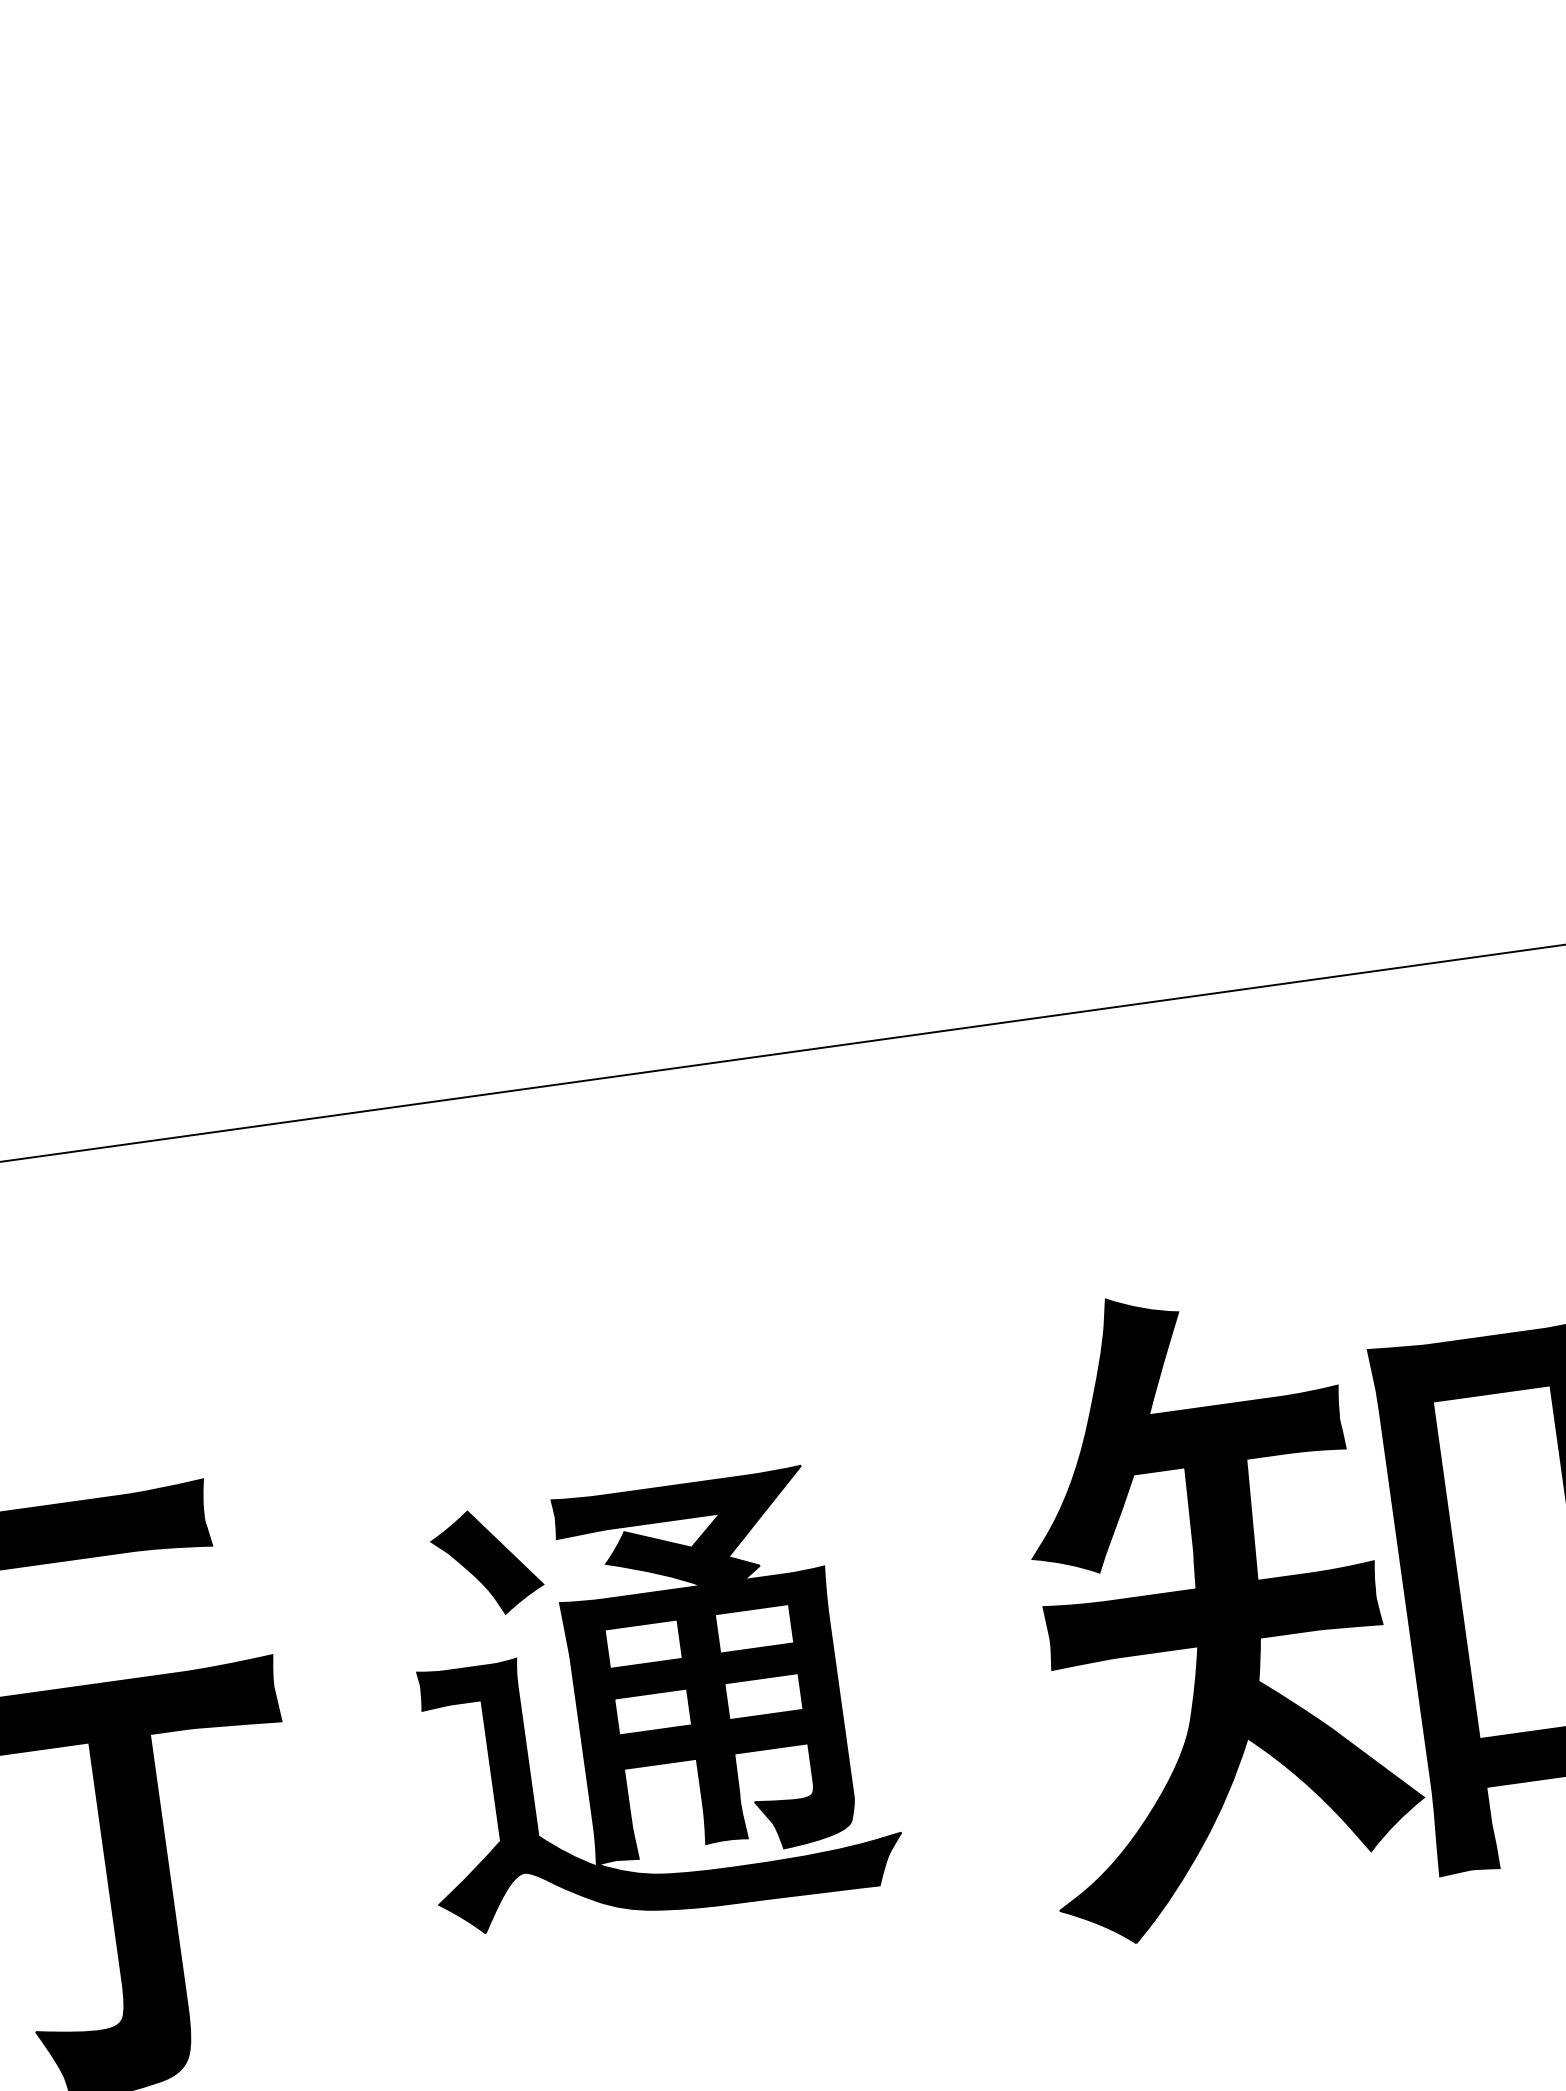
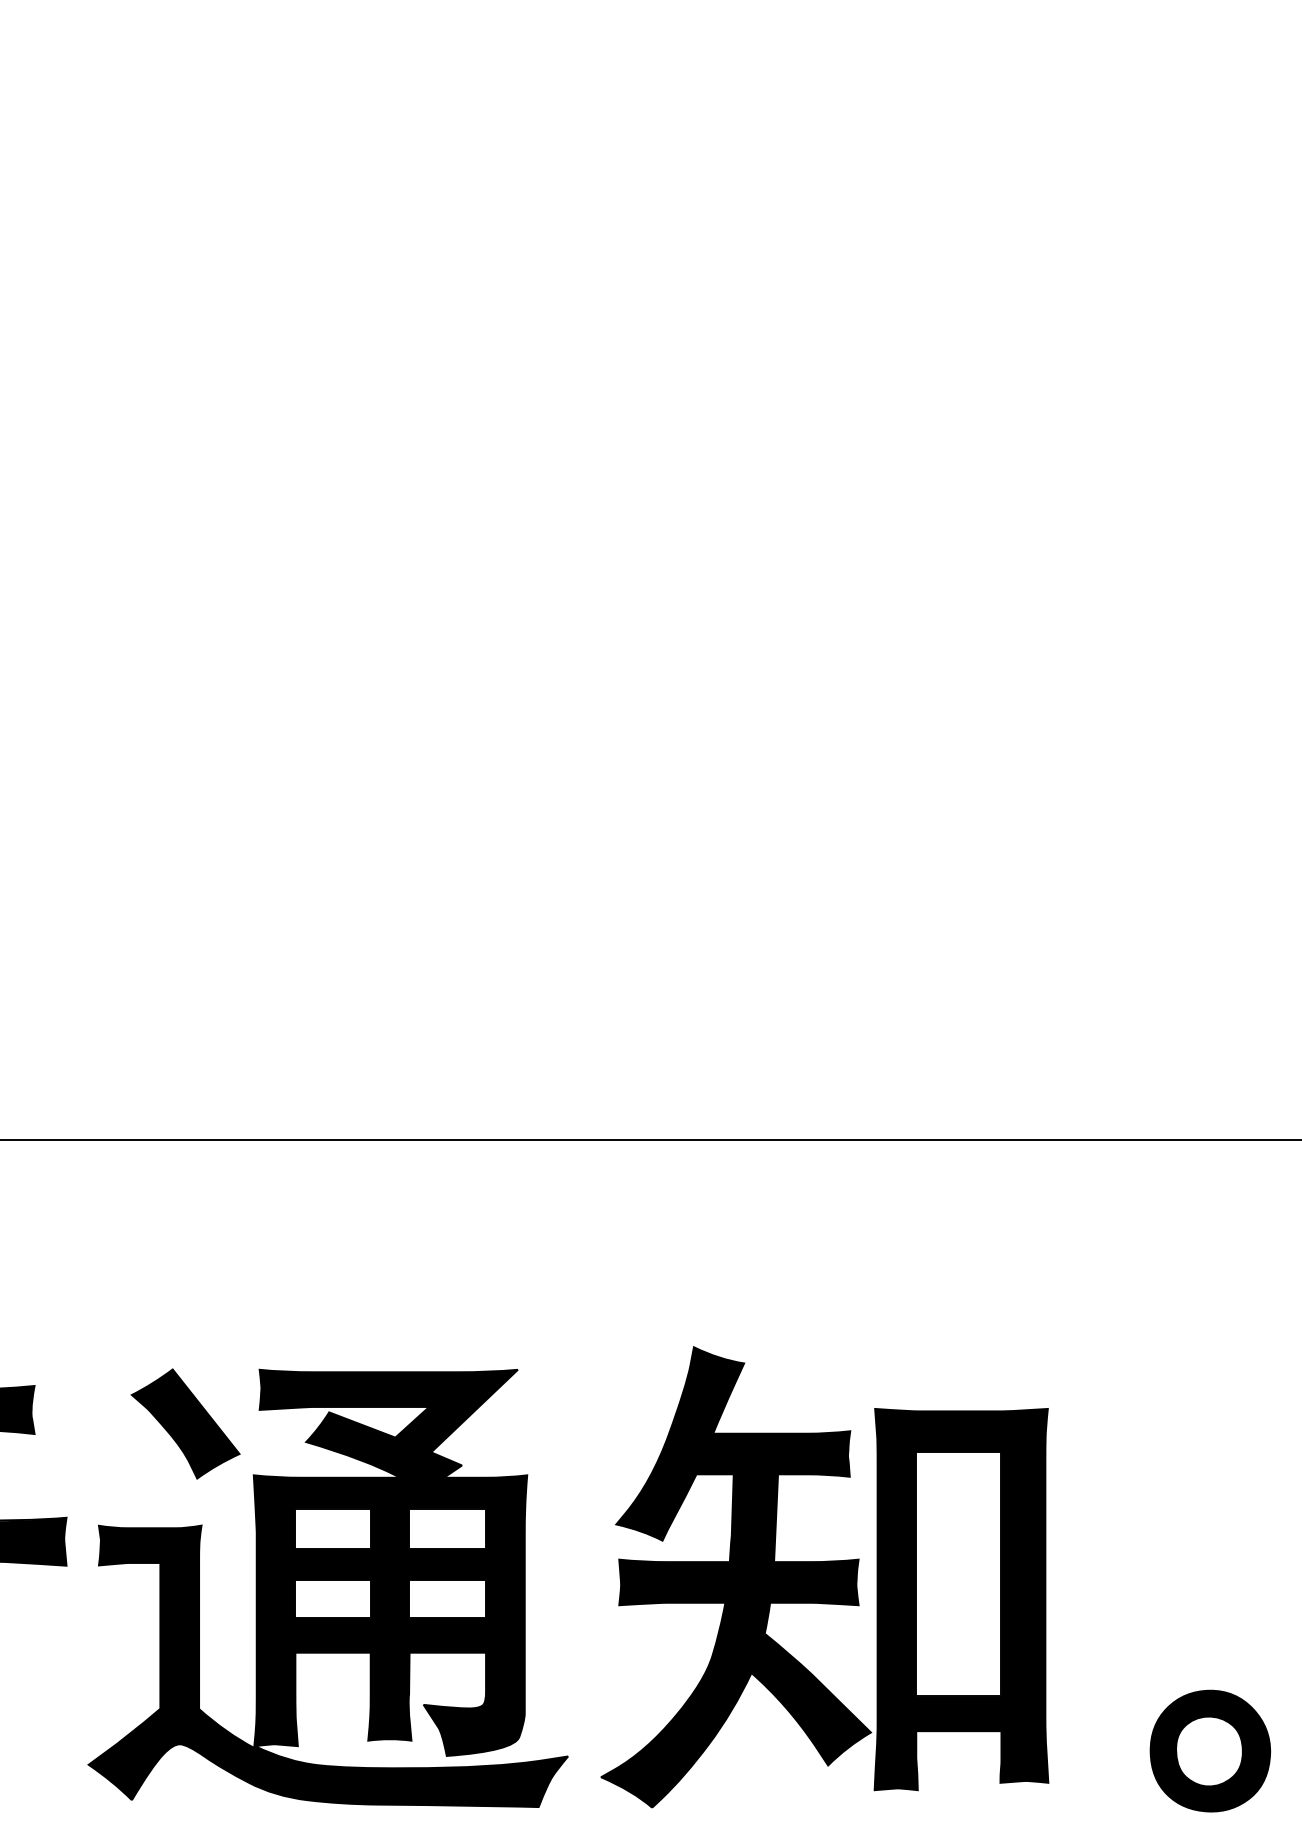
part: (645, 1701) -> (327, 1587), size x1.43

